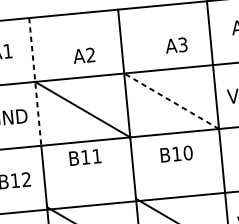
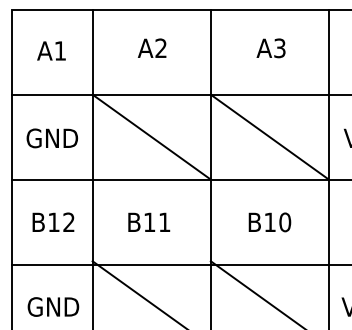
text: (175, 45) -> (270, 48), moved
text: (84, 55) -> (152, 47), moved
line: (35, 81) -> (92, 94), dashed -> solid
line: (171, 101) -> (269, 137), dashed -> solid
text: (176, 154) -> (269, 222), moved
text: (85, 156) -> (149, 221), moved

